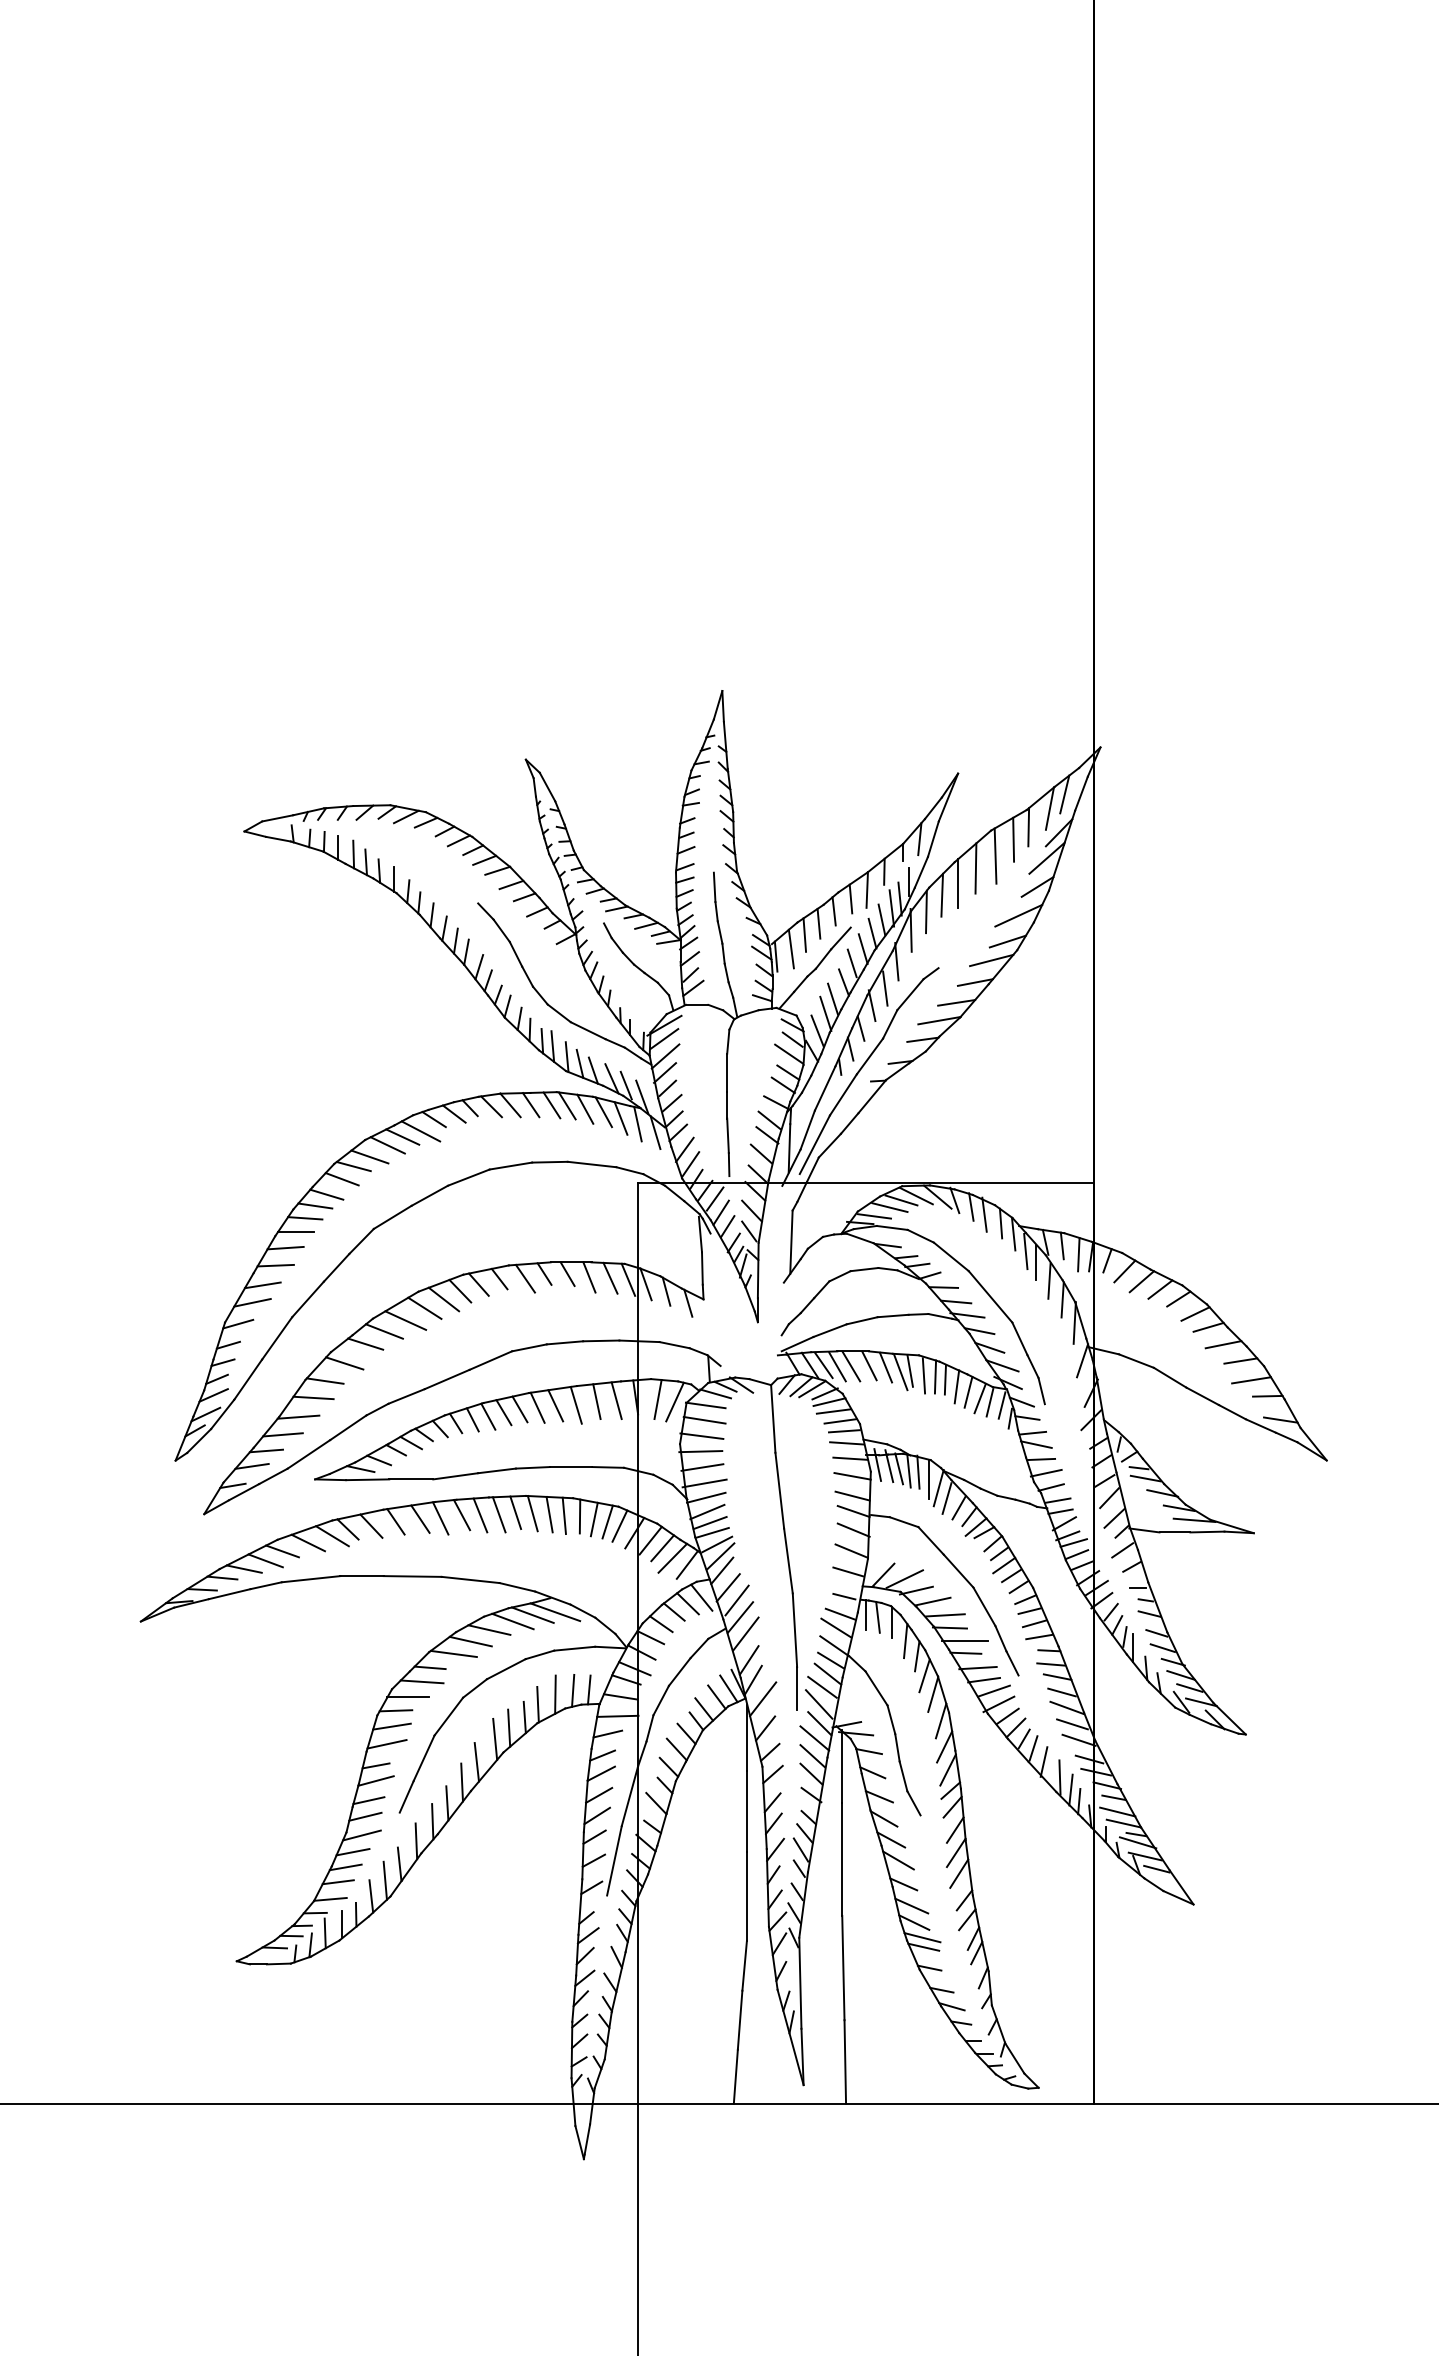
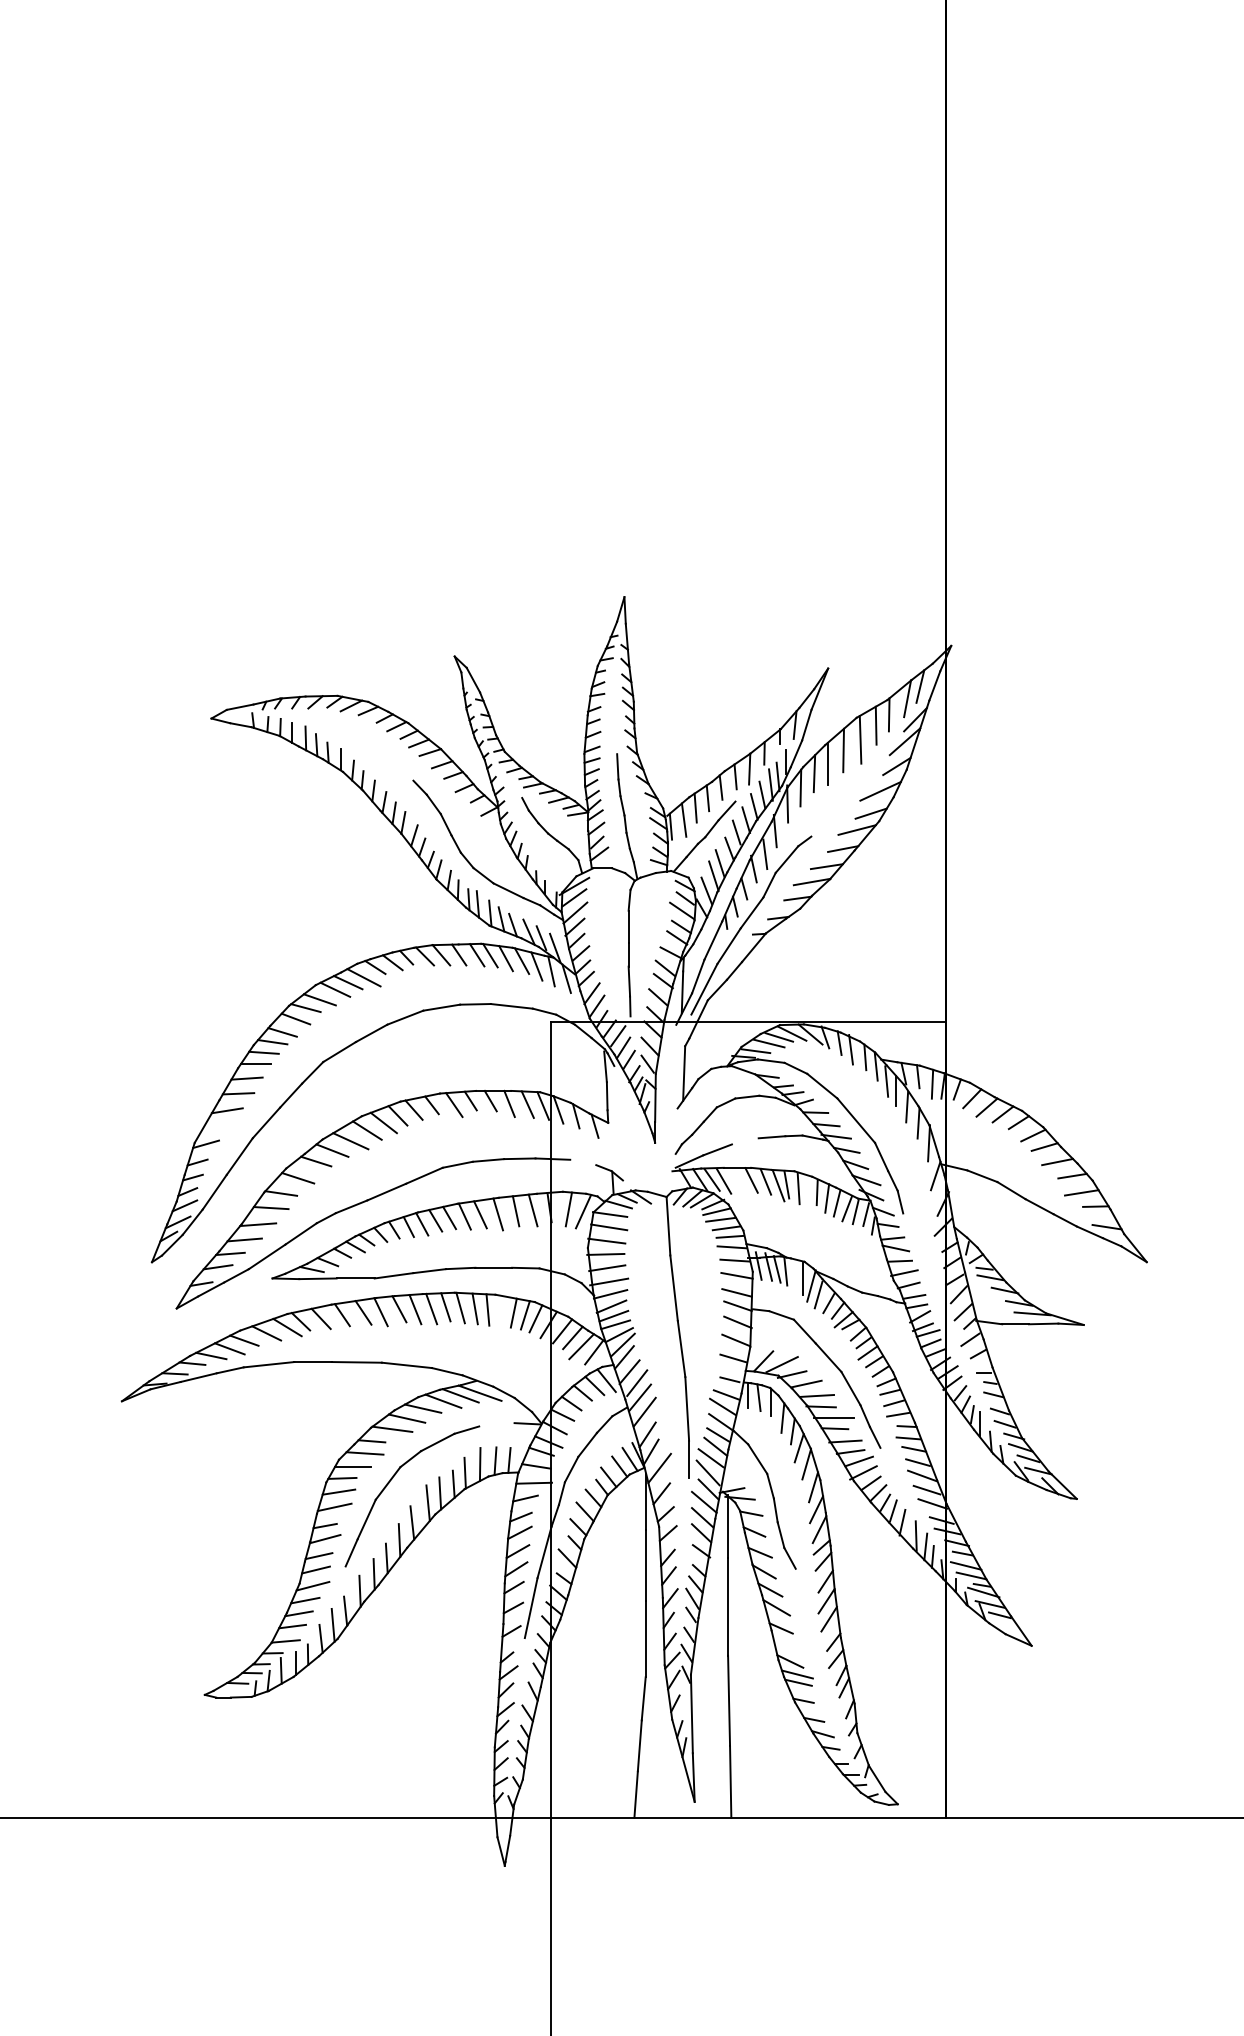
line: (252, 1302) -> (218, 1125), removed
line: (861, 1320) -> (744, 1141), removed
line: (674, 1345) -> (583, 1162), removed
line: (851, 1366) -> (736, 1180), removed
line: (935, 1376) -> (808, 1189), removed
line: (918, 1471) -> (793, 1271), removed
line: (579, 1516) -> (501, 1310), removed
line: (574, 1648) -> (496, 1424), removed
line: (911, 1905) -> (787, 1646), removed

